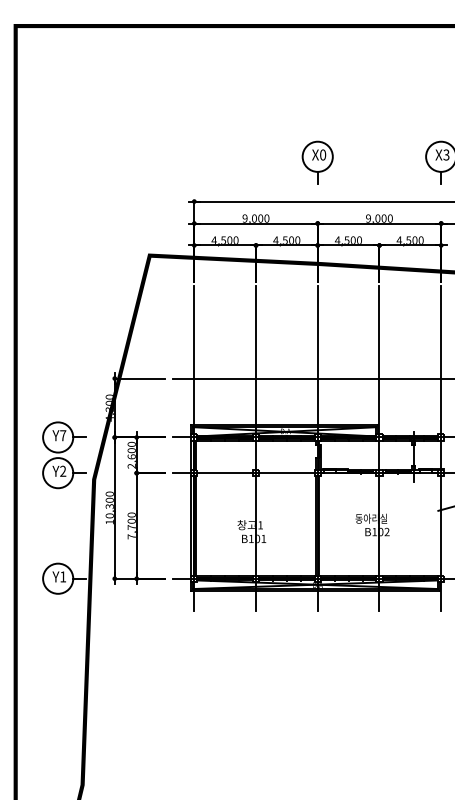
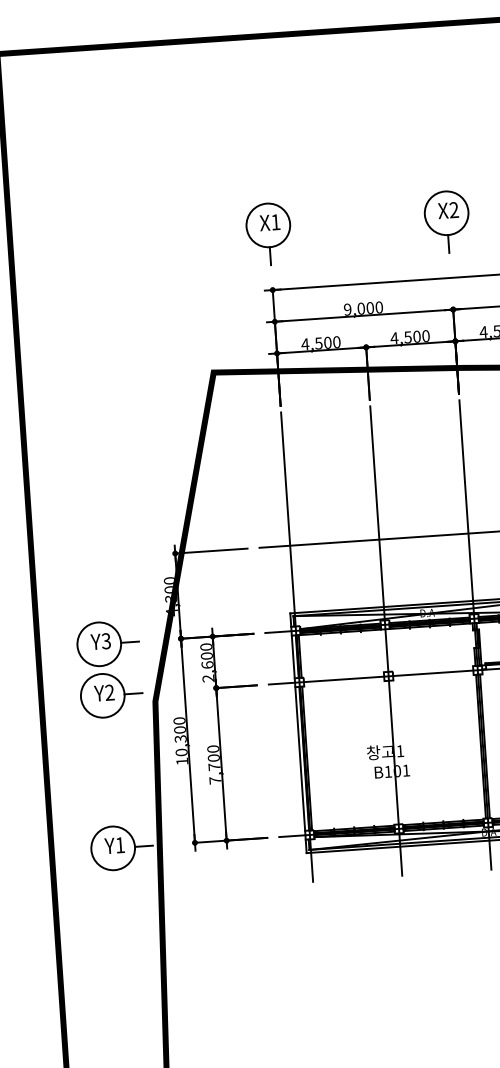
text: (323, 154) -> (454, 209), X0 -> X2
part: (194, 162) -> (269, 233), added
text: (63, 435) -> (106, 640), Y7 -> Y3

